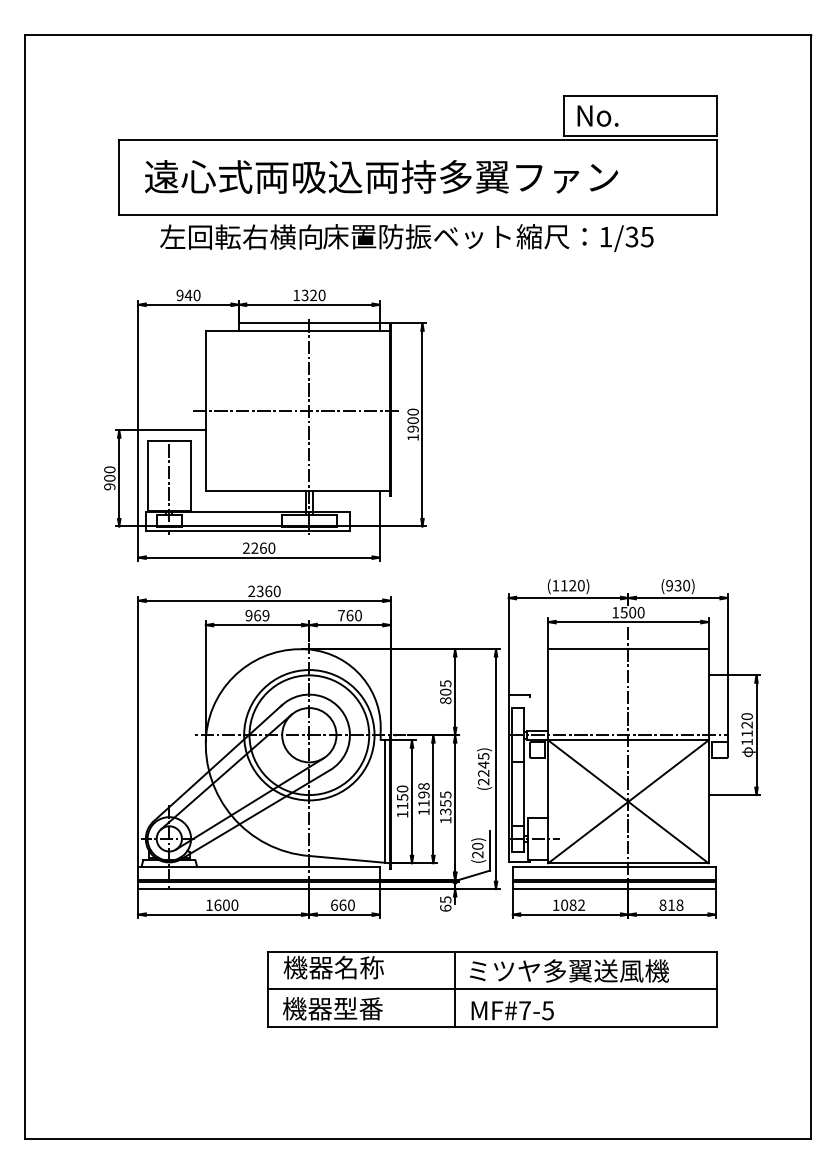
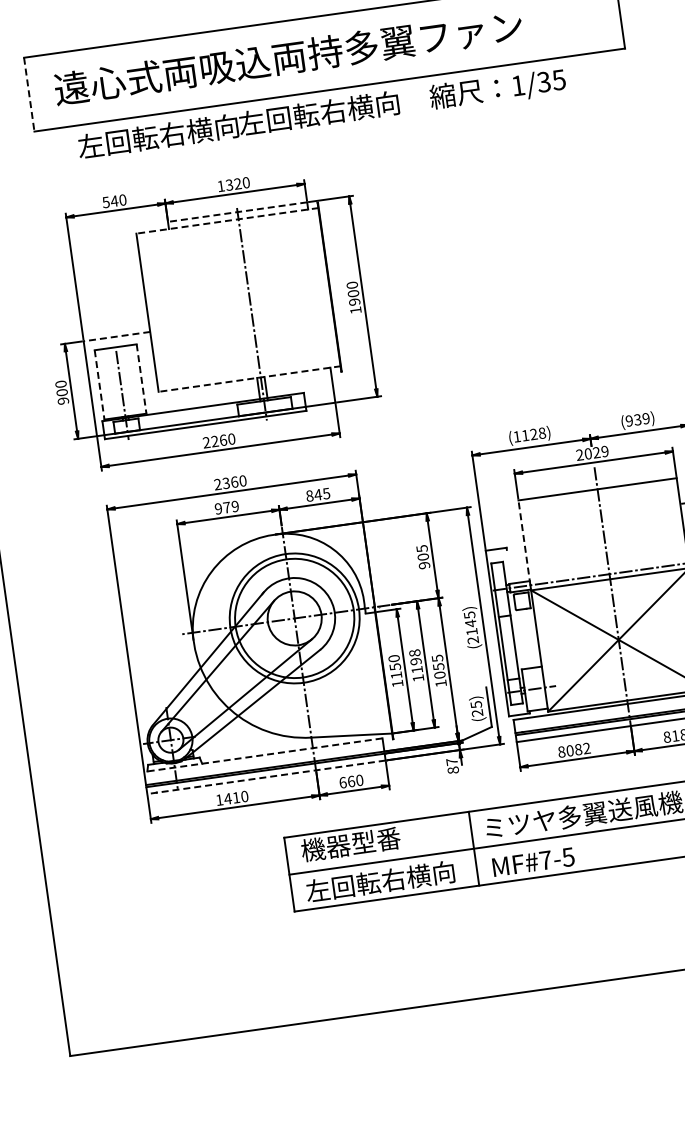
line: (118, 178) -> (29, 95), solid -> dashed
text: (416, 236) -> (331, 111), 床置防振ベット -> 左回転右横向
text: (179, 295) -> (105, 202), 940 -> 540
line: (309, 323) -> (237, 212), solid -> dashed
line: (297, 330) -> (226, 220), solid -> dashed
line: (294, 410) -> (235, 300), removed
line: (172, 430) -> (117, 336), solid -> dashed
line: (148, 476) -> (100, 385), solid -> dashed
line: (190, 476) -> (141, 379), solid -> dashed
line: (297, 491) -> (249, 379), solid -> dashed
text: (580, 585) -> (541, 433), (1120) -> (1128)
text: (686, 585) -> (646, 418), (930) -> (939)
text: (628, 612) -> (592, 453), 1500 -> 2029
text: (257, 615) -> (226, 507), 969 -> 979
text: (349, 615) -> (317, 494), 760 -> 845
line: (548, 691) -> (524, 542), solid -> dashed
text: (445, 700) -> (424, 565), 805 -> 905
text: (483, 773) -> (471, 632), (2245) -> (2145)
line: (385, 801) -> (379, 673), removed
text: (445, 811) -> (439, 674), 1355 -> 1055
text: (477, 845) -> (475, 703), (20) -> (25)
line: (259, 866) -> (263, 754), solid -> dashed
line: (259, 889) -> (266, 777), solid -> dashed
text: (445, 903) -> (452, 765), 65 -> 87
text: (221, 904) -> (231, 797), 1600 -> 1410
text: (555, 904) -> (561, 751), 1082 -> 8082
text: (359, 967) -> (376, 840), 機器名称 -> 機器型番
text: (357, 1008) -> (380, 881), 機器型番 -> 左回転右横向

